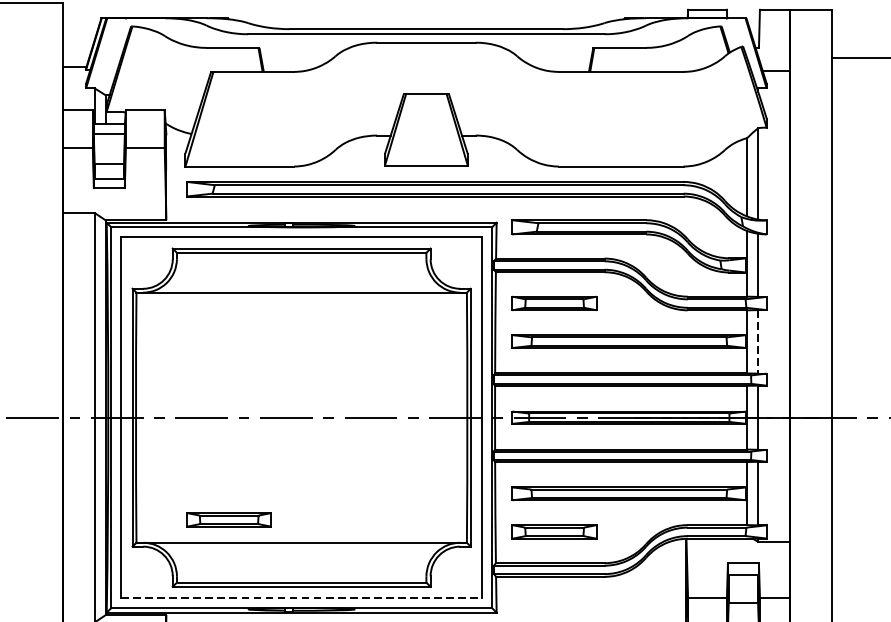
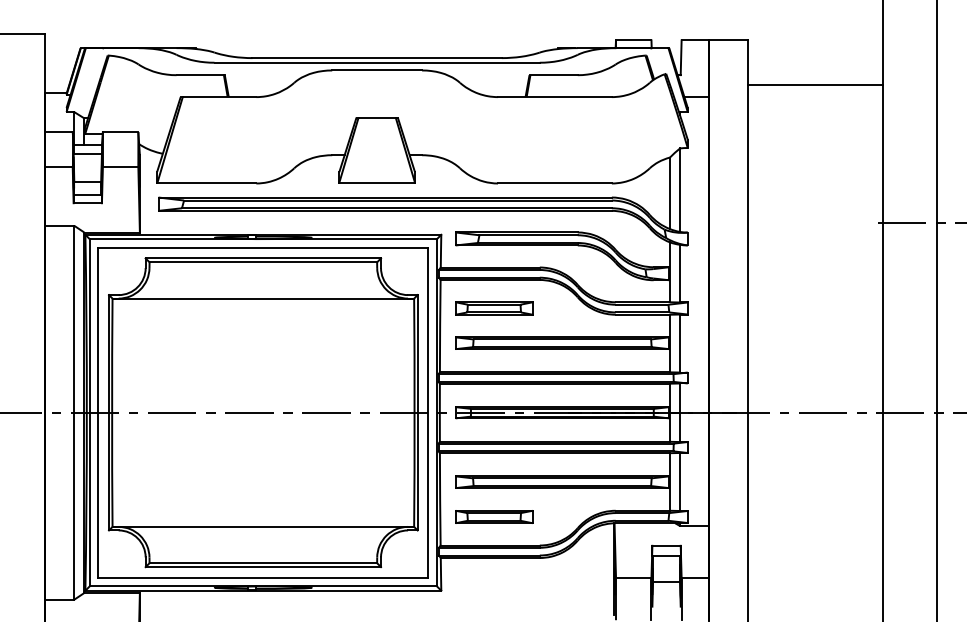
line: (758, 342) -> (680, 344), dashed -> solid
part: (229, 519) -> (197, 505), removed
line: (301, 598) -> (263, 577), dashed -> solid

